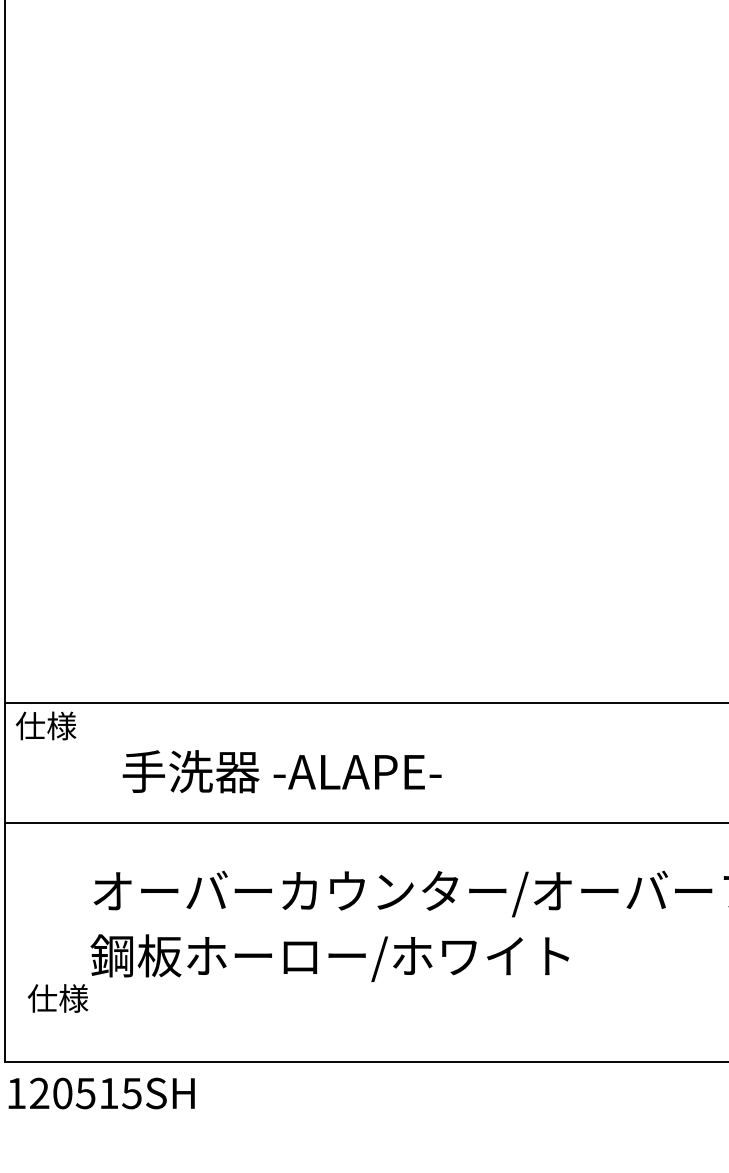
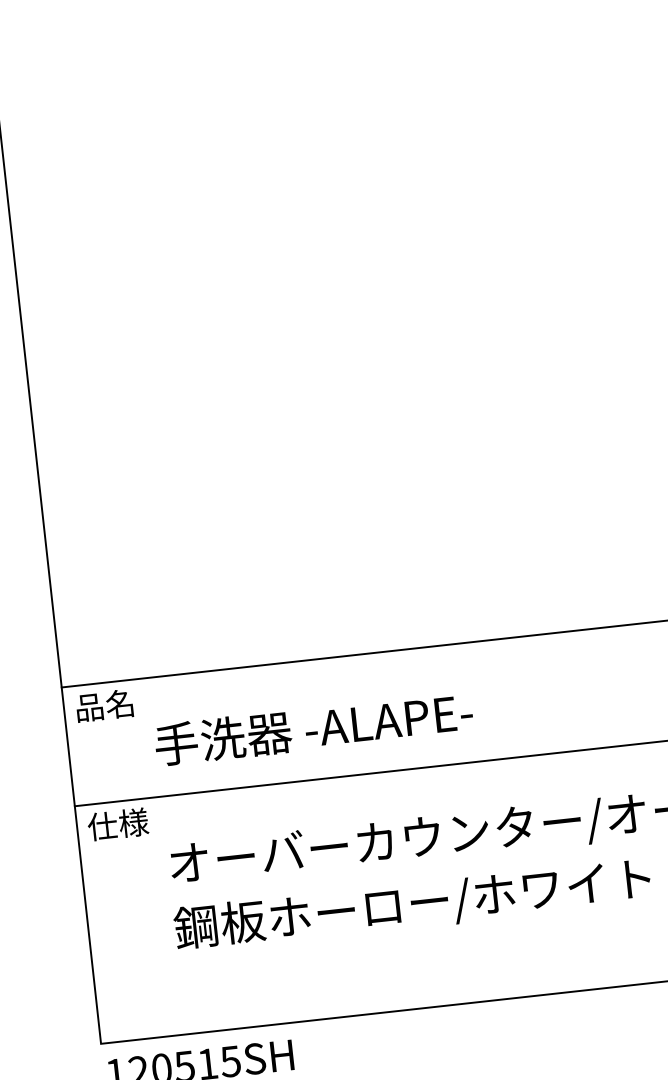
text: (45, 725) -> (104, 705), 仕様 -> 品名
text: (281, 771) -> (313, 728), moved
text: (58, 998) -> (118, 824), moved

